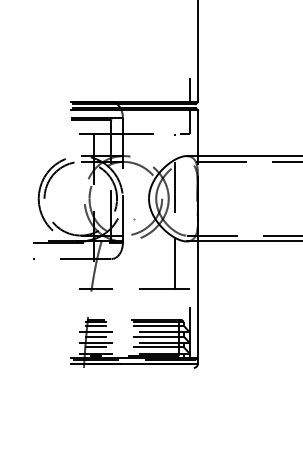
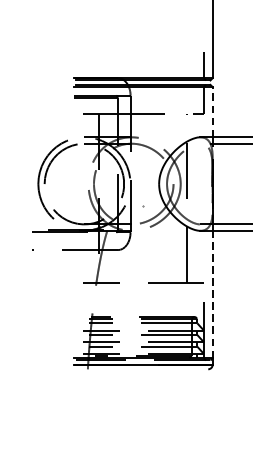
line: (197, 133) -> (212, 112), solid -> dashed
line: (197, 299) -> (212, 294), solid -> dashed

